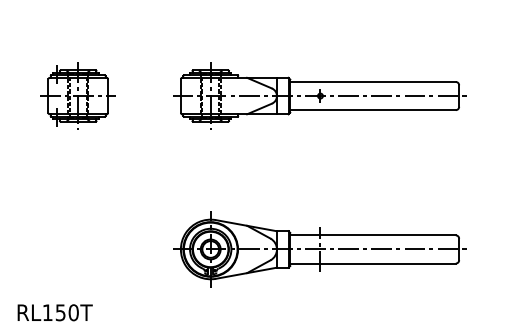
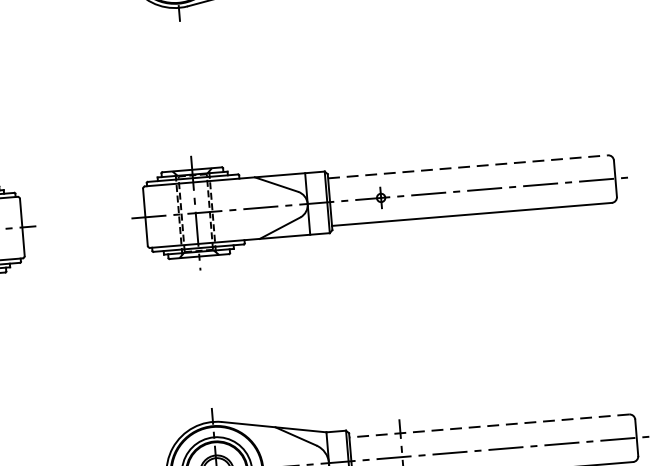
line: (373, 82) -> (468, 167), solid -> dashed
line: (373, 235) -> (490, 426), solid -> dashed

